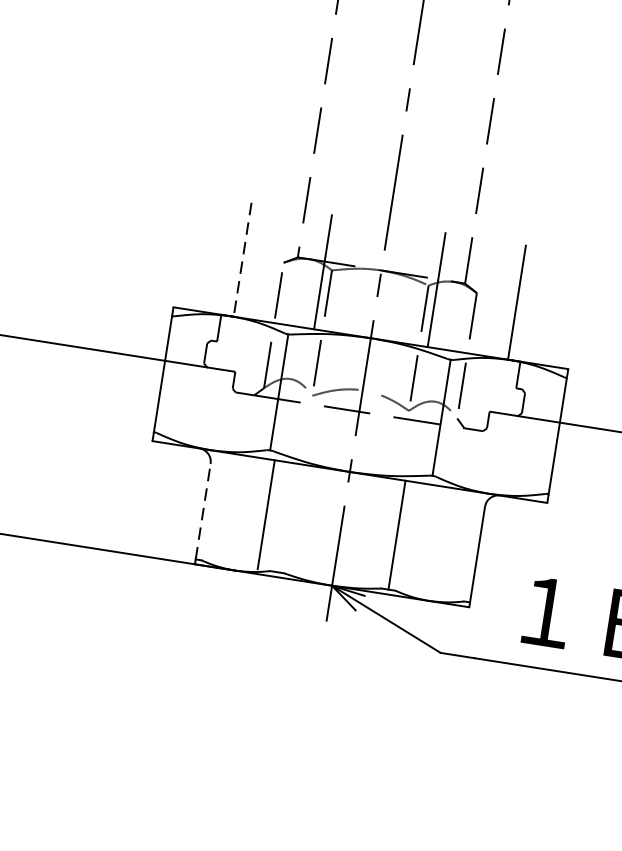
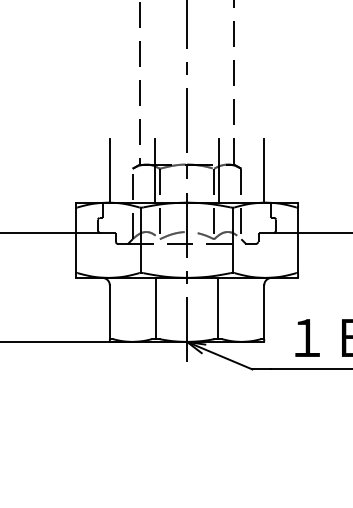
line: (241, 261) -> (109, 171), dashed -> solid
line: (202, 511) -> (109, 312), dashed -> solid
line: (265, 514) -> (155, 308), moved

